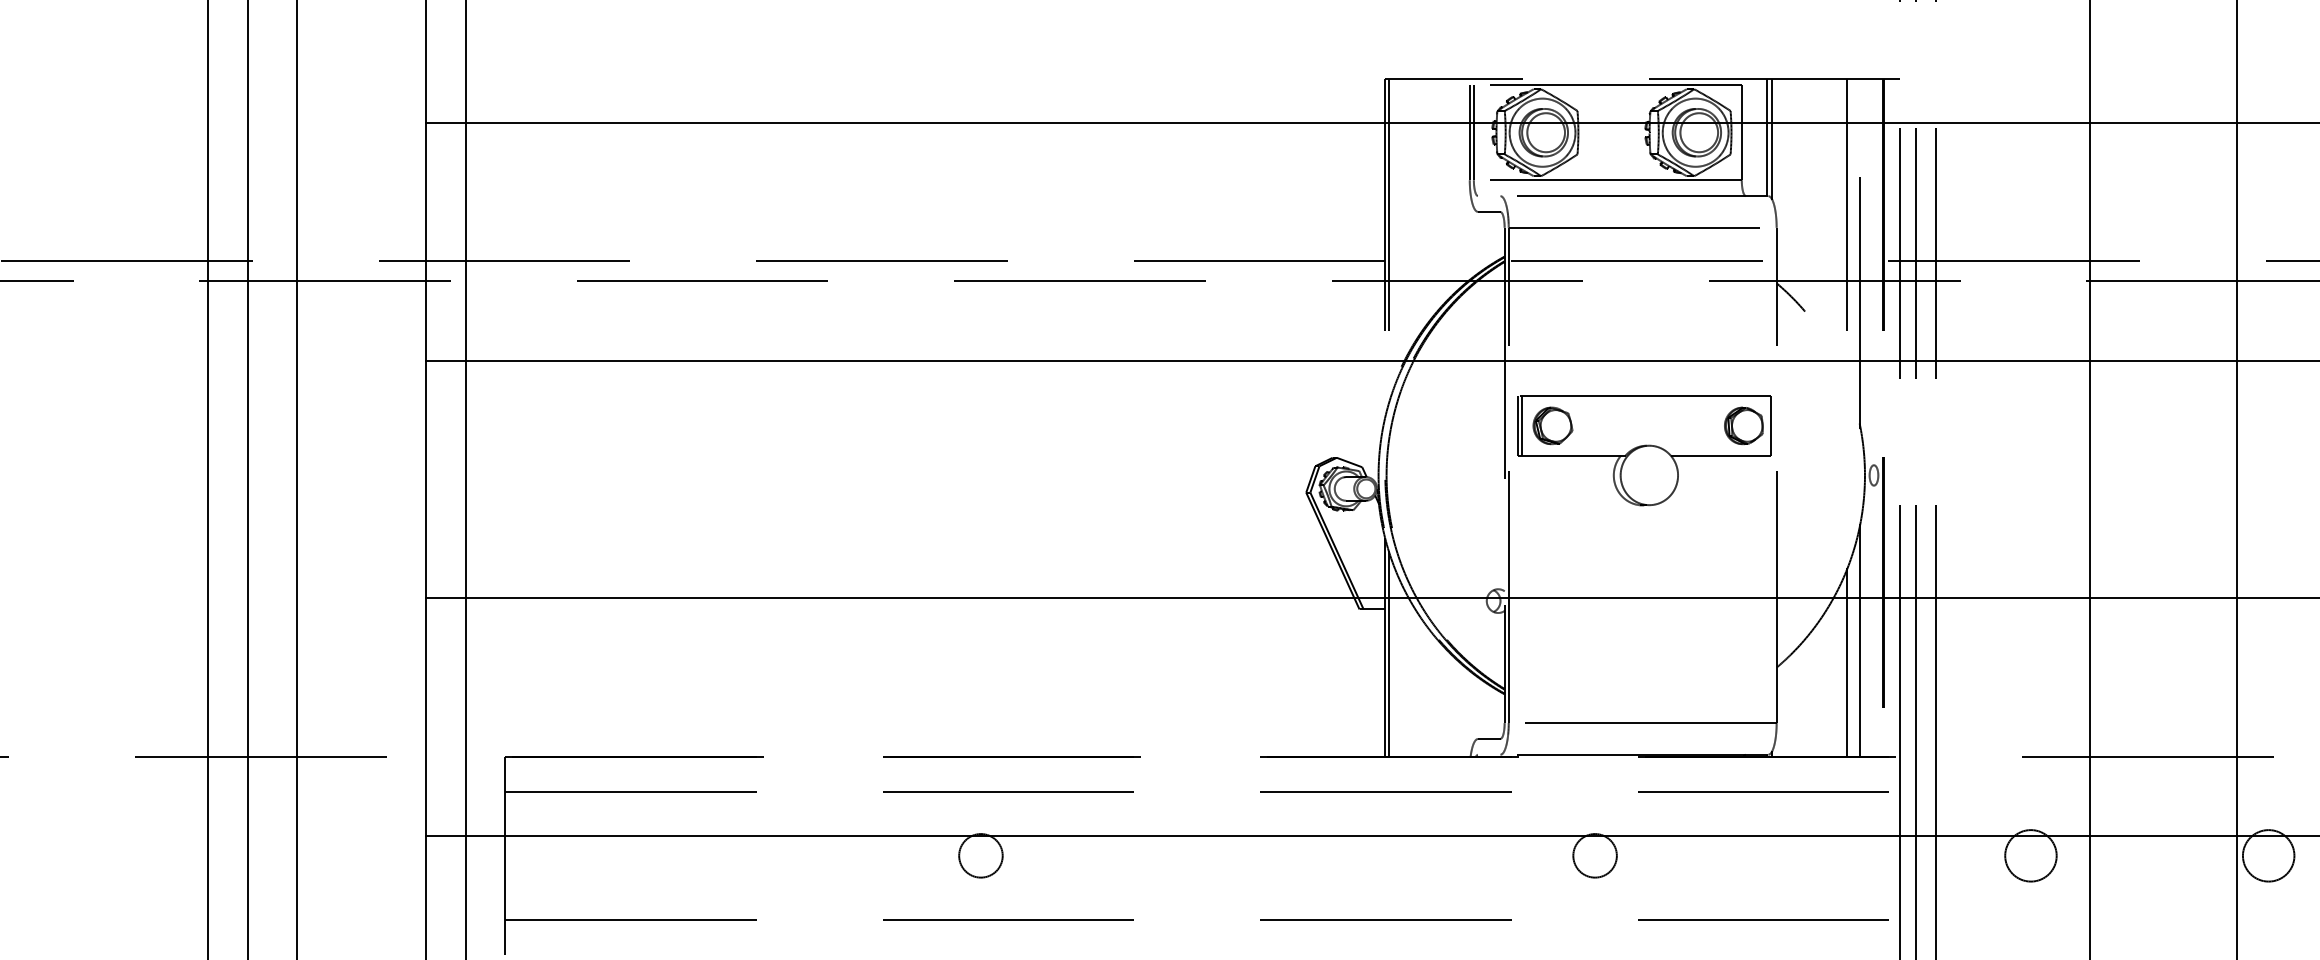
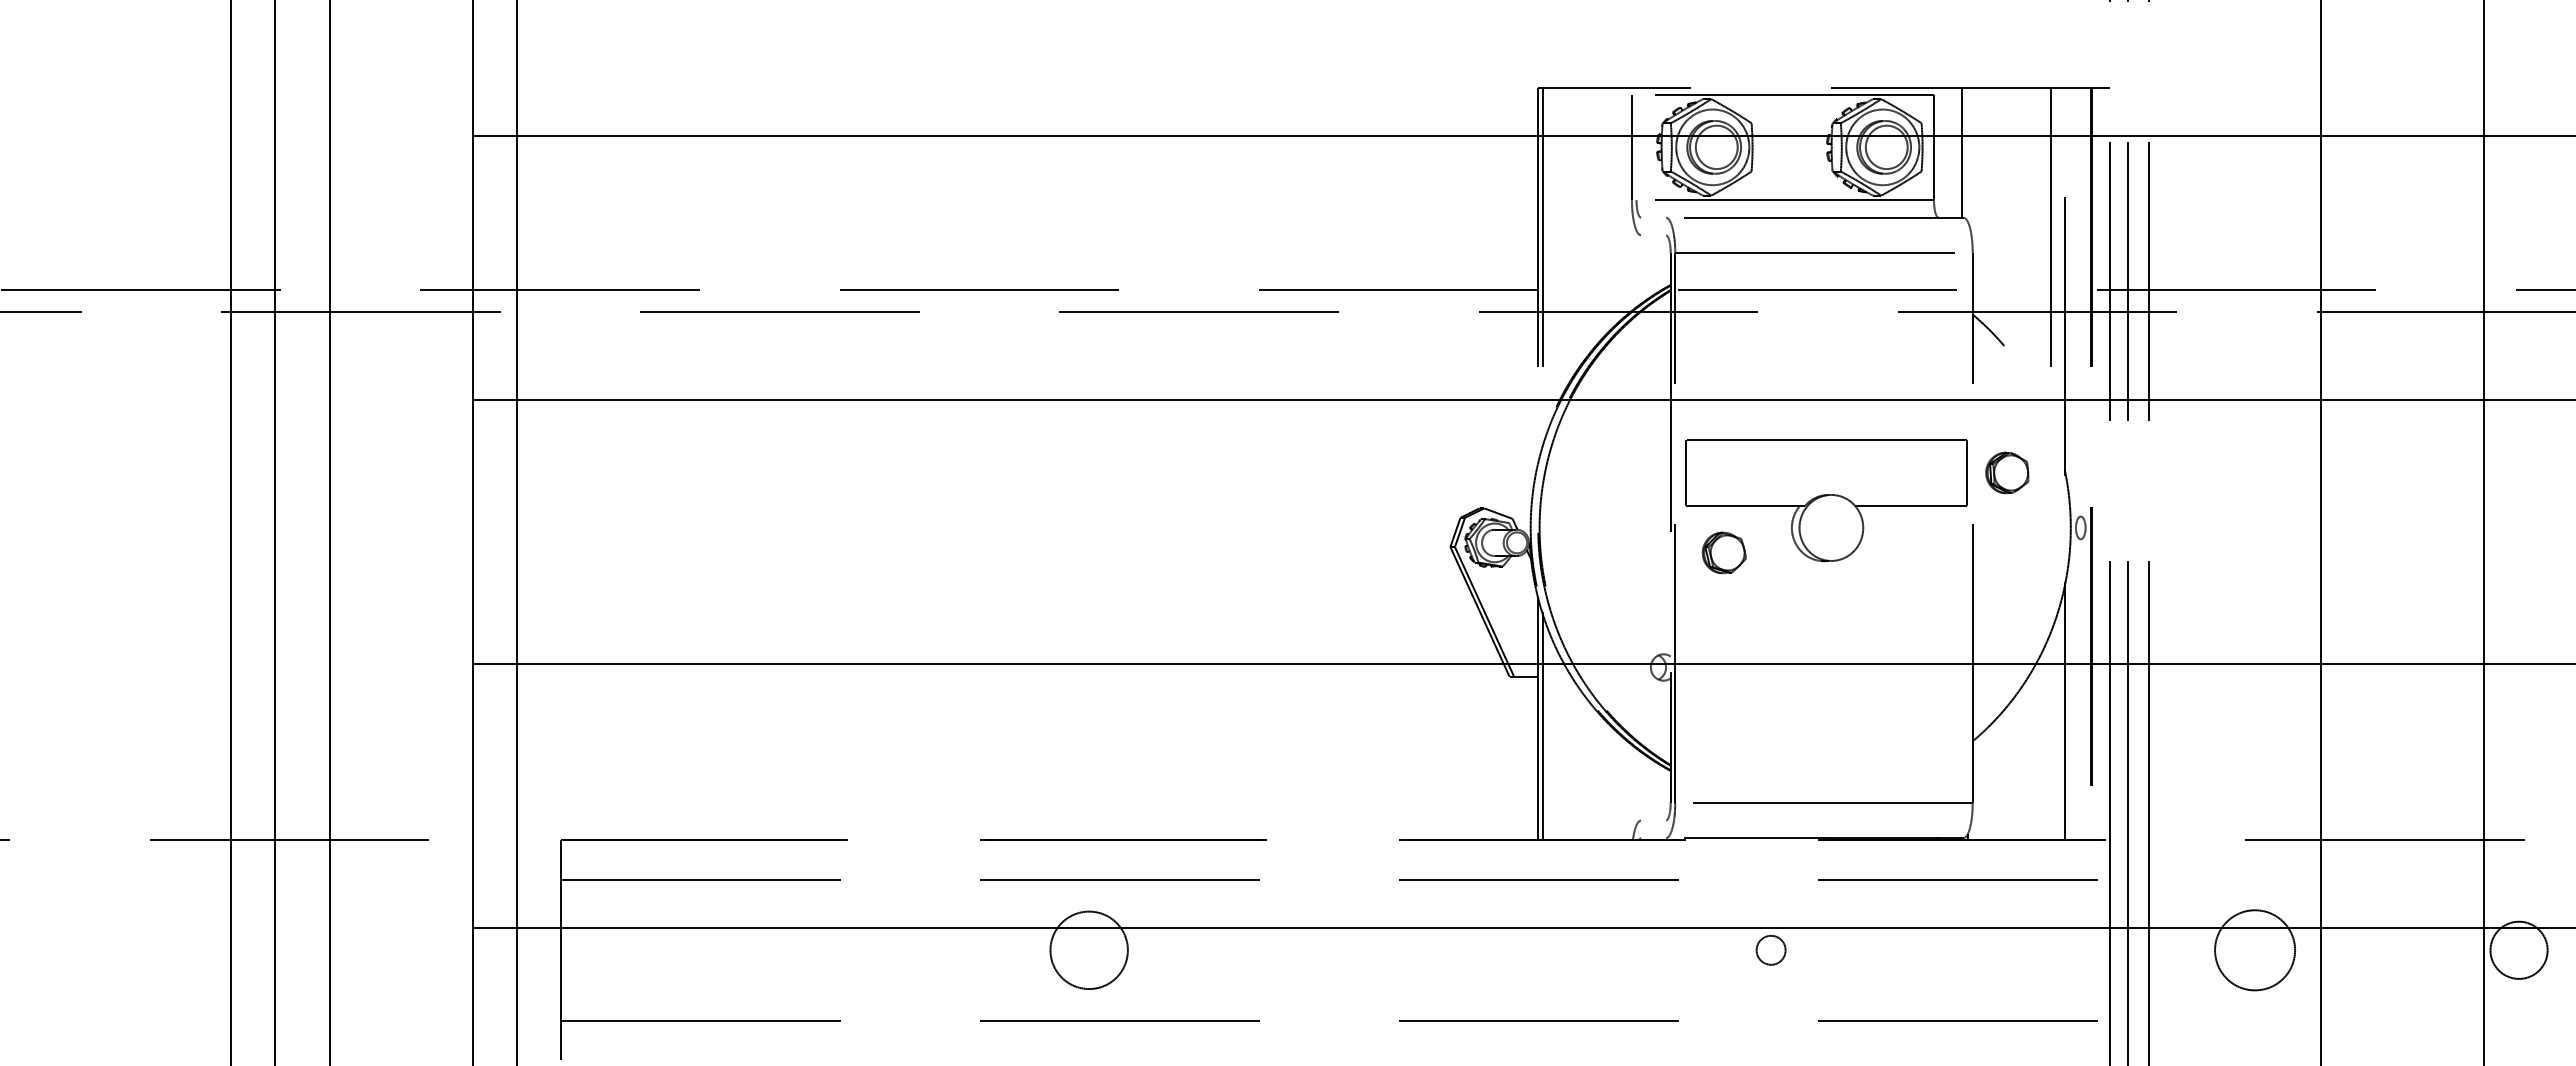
line: (1473, 132) -> (1636, 147), removed
line: (1771, 139) -> (1967, 154), removed
line: (1489, 212) -> (1653, 235), removed
line: (1522, 425) -> (1690, 472), removed
part: (1552, 425) -> (1723, 552), moved
part: (1744, 425) -> (2007, 472), moved
line: (1846, 662) -> (2050, 735), removed
line: (1489, 738) -> (1653, 820), removed
circle: (2030, 855) -> (2254, 949), size x1.4
circle: (980, 856) -> (1088, 950), size x1.6
circle: (1594, 856) -> (1770, 950), size x0.6

